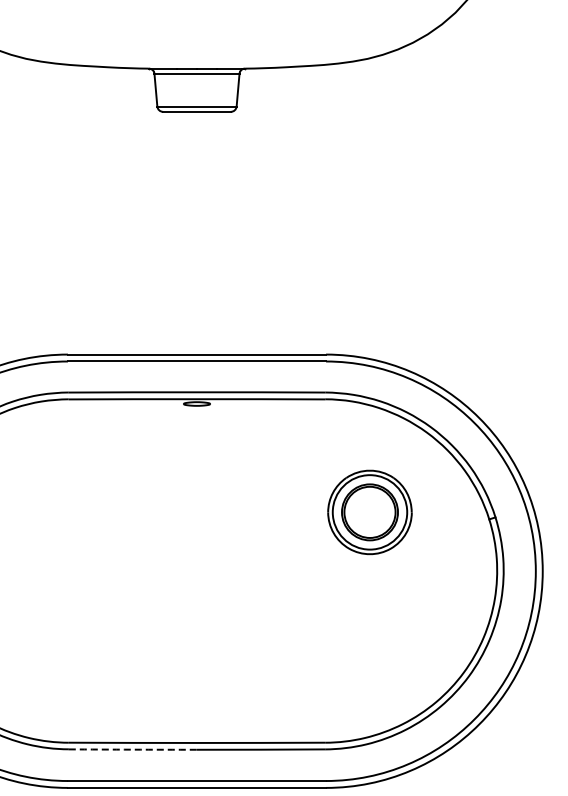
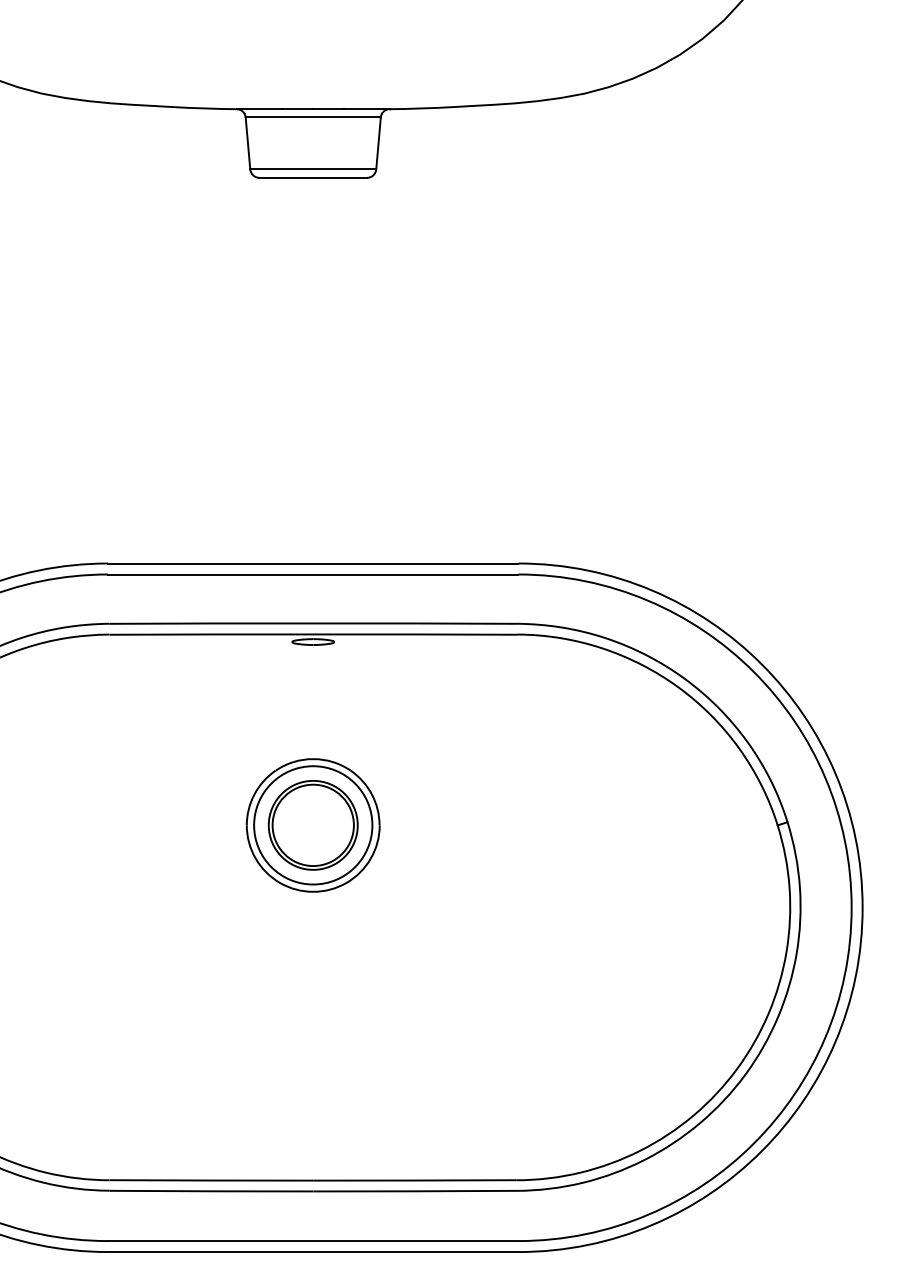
part: (369, 512) -> (312, 825), moved
arc: (132, 749) -> (210, 1190), dashed -> solid

